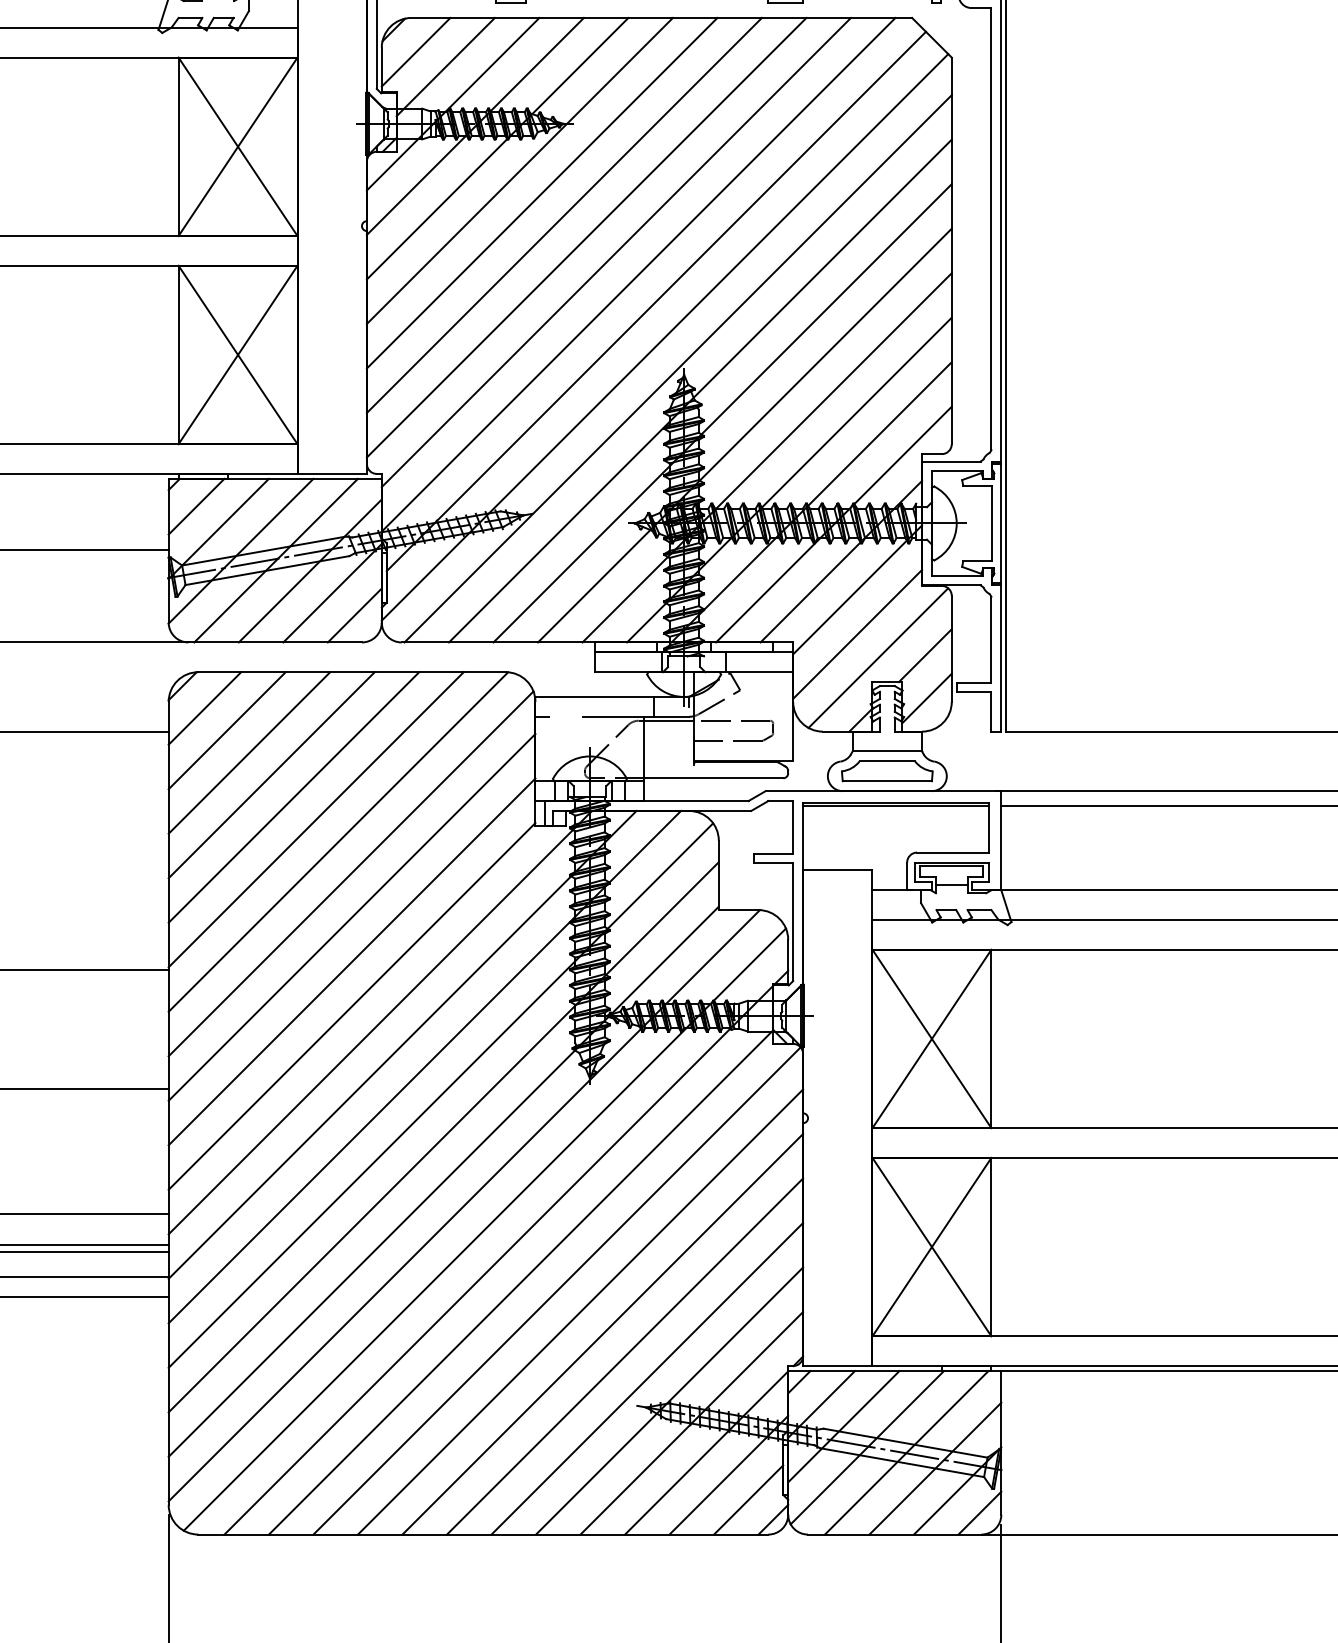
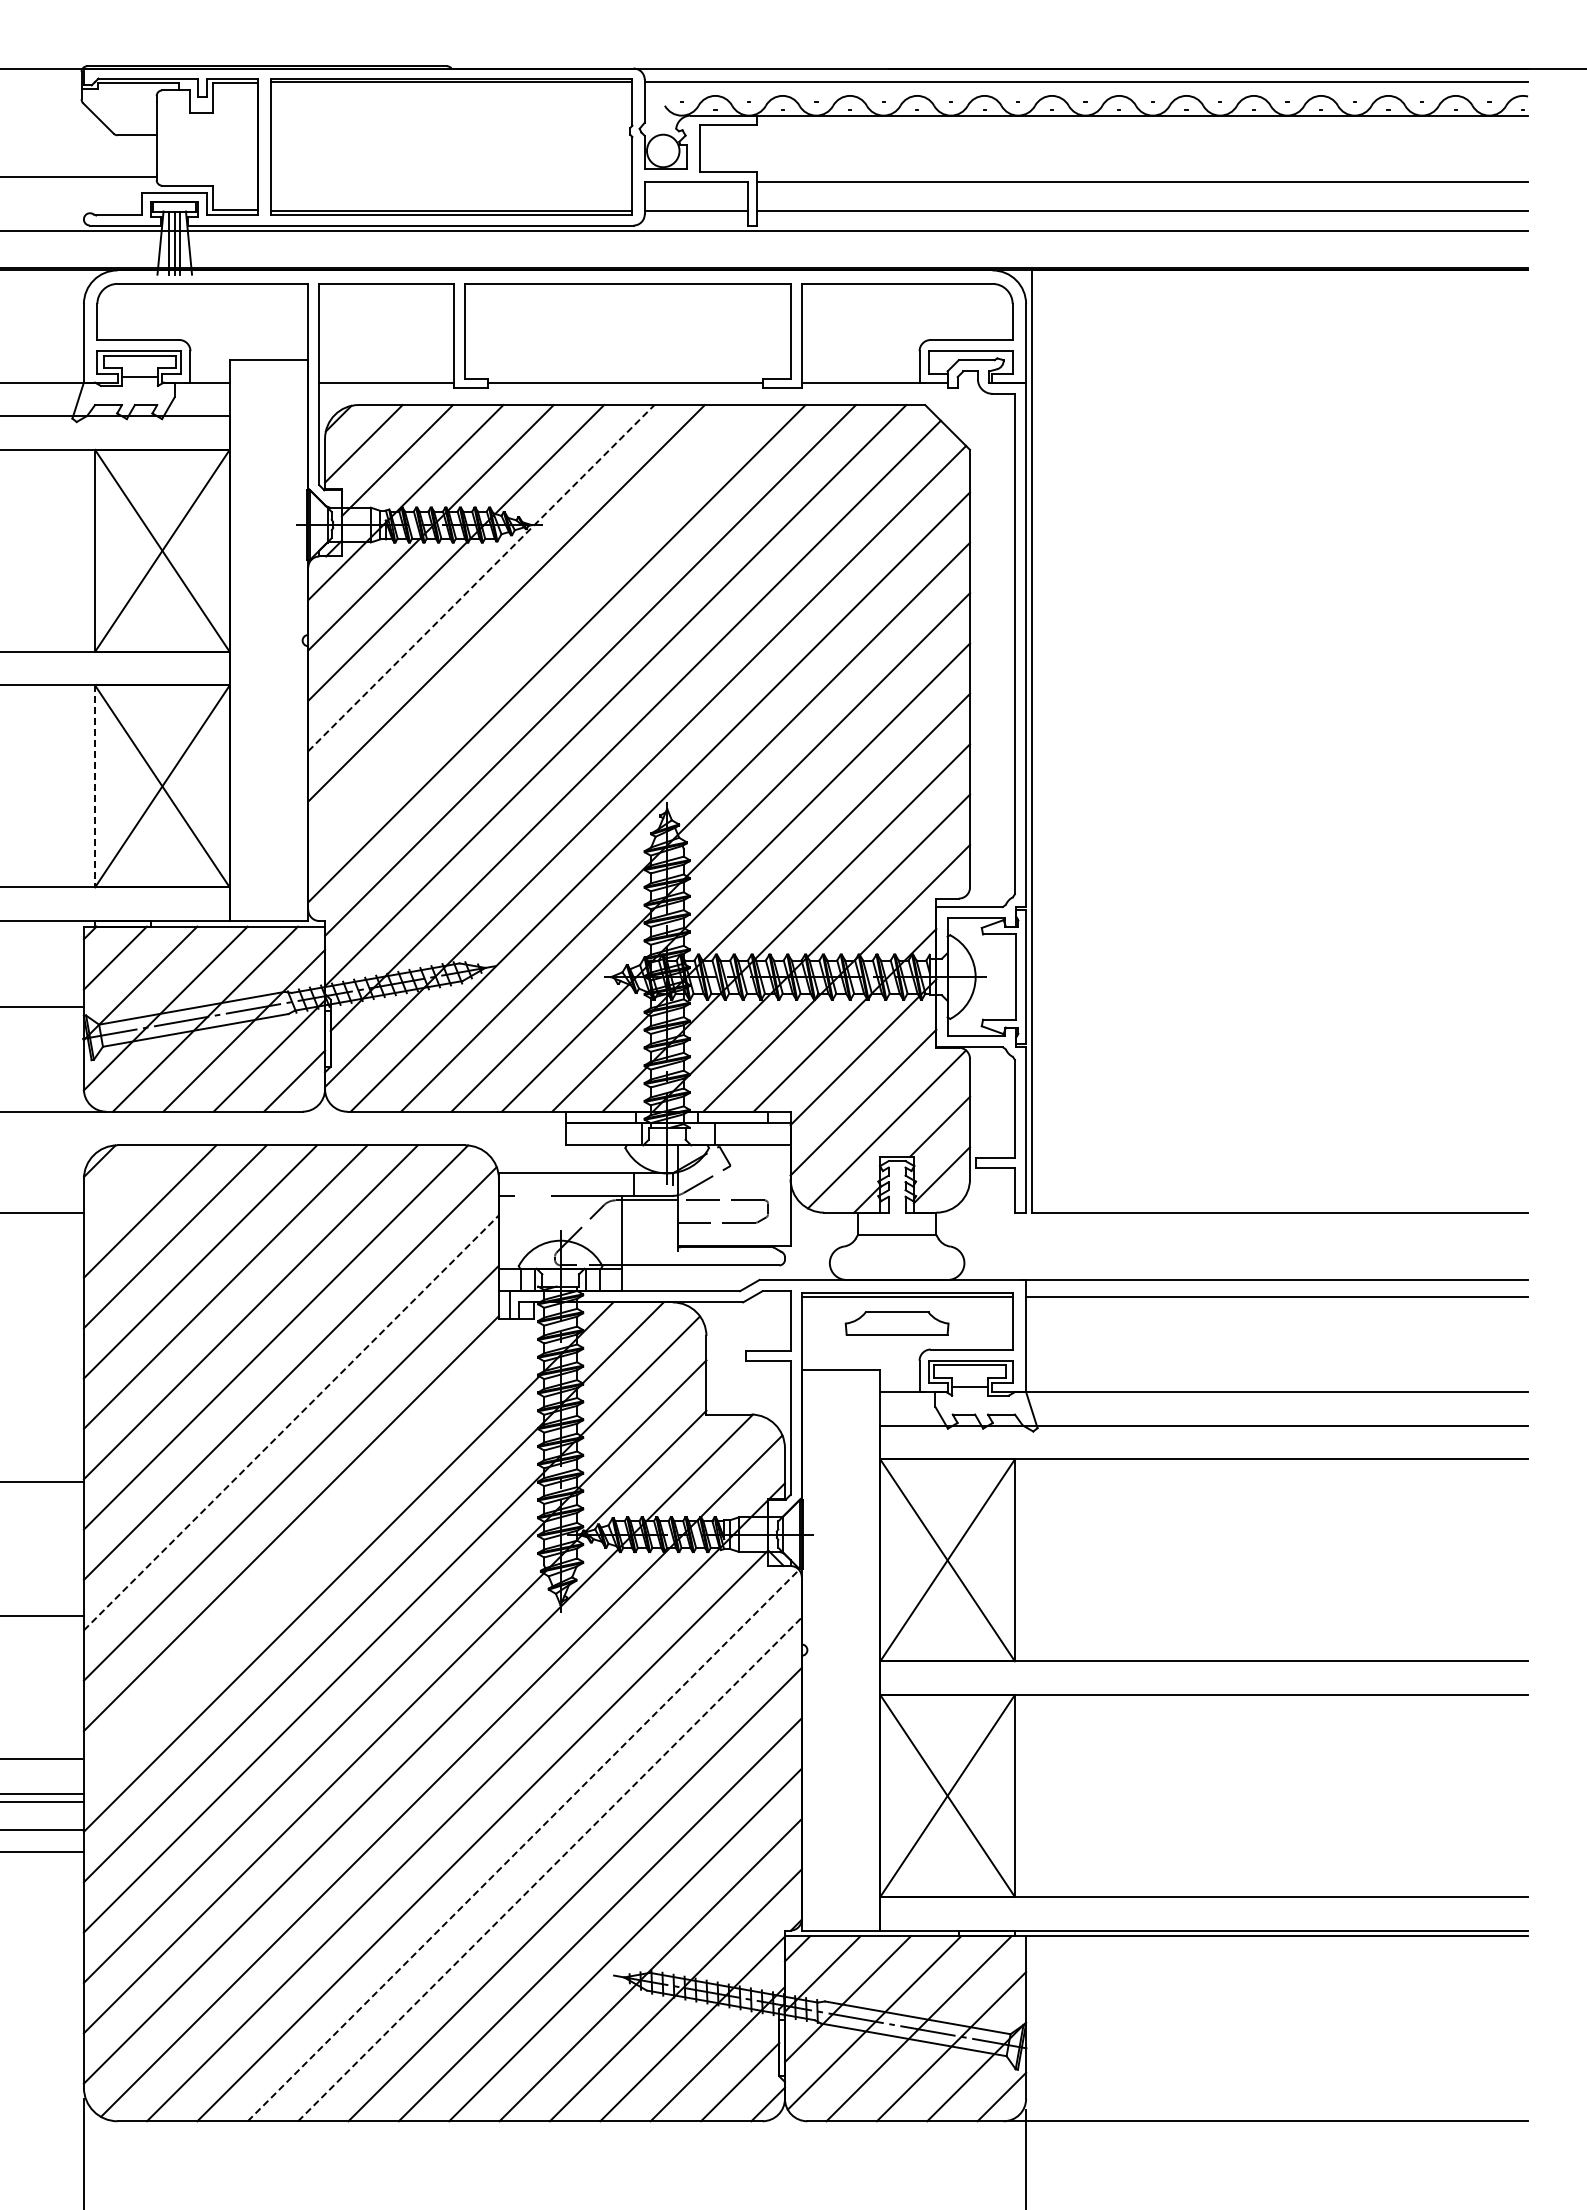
line: (520, 171) -> (481, 578), solid -> dashed
line: (564, 215) -> (531, 628), removed
line: (178, 355) -> (95, 786), solid -> dashed
line: (204, 708) -> (124, 1186), removed
part: (886, 771) -> (896, 1323), moved
line: (352, 917) -> (291, 1422), solid -> dashed
line: (379, 1022) -> (322, 1541), removed
line: (557, 1290) -> (523, 1845), solid -> dashed
line: (581, 1312) -> (550, 1869), solid -> dashed

